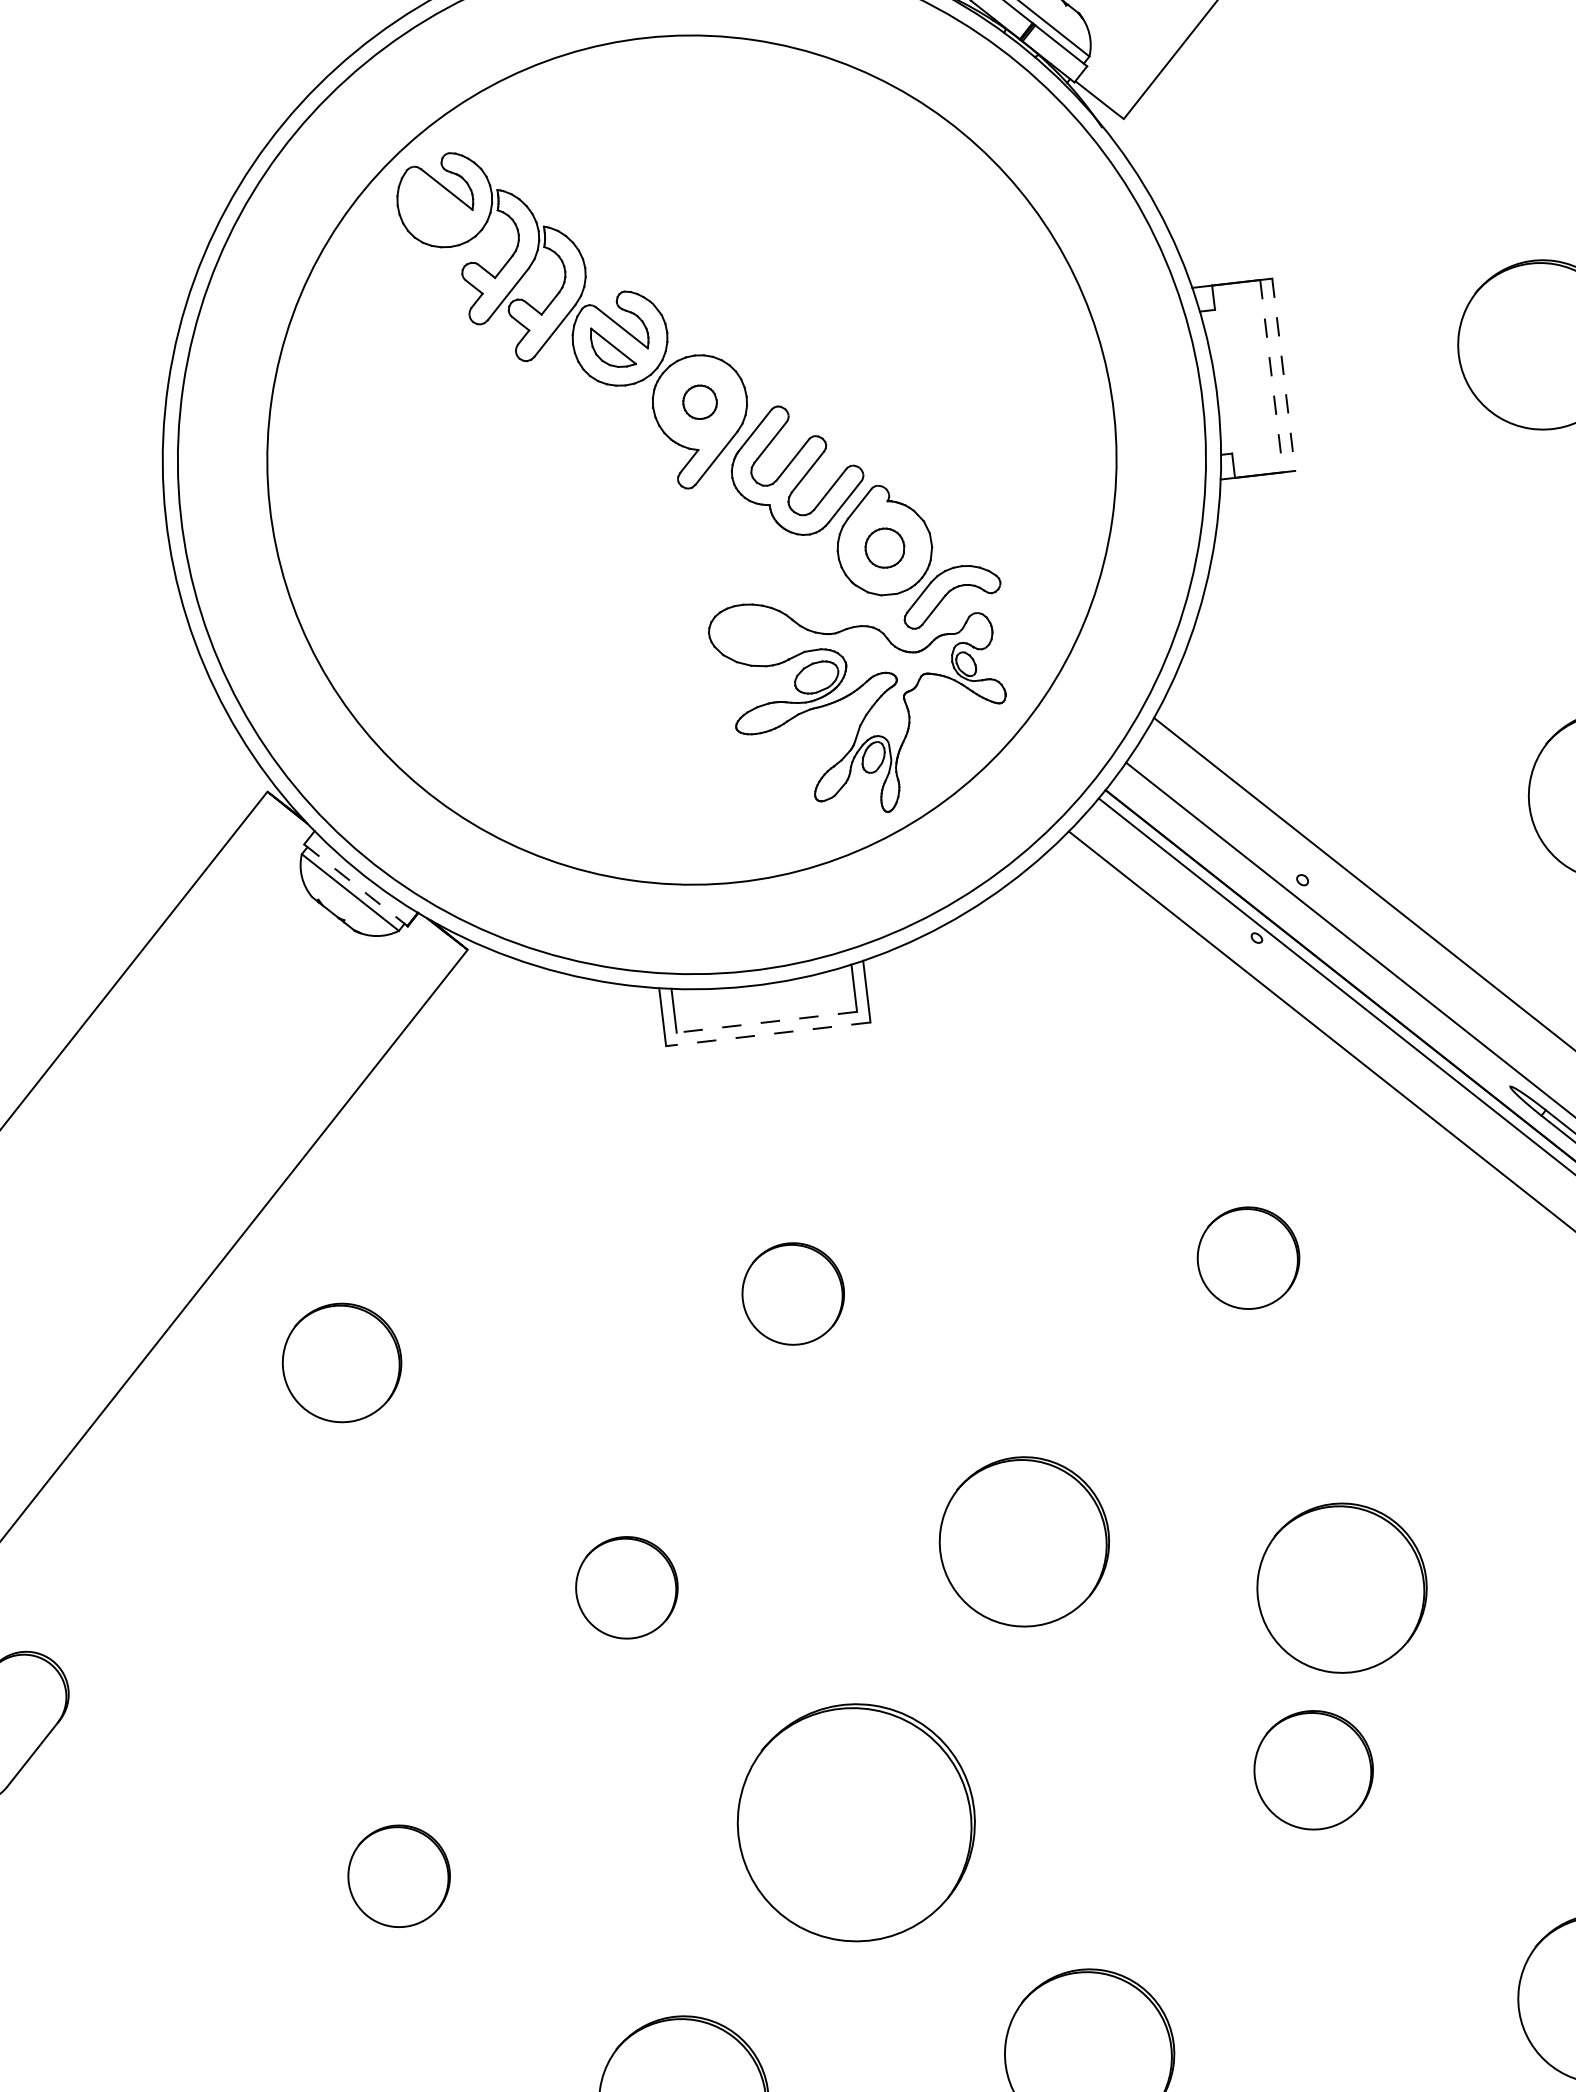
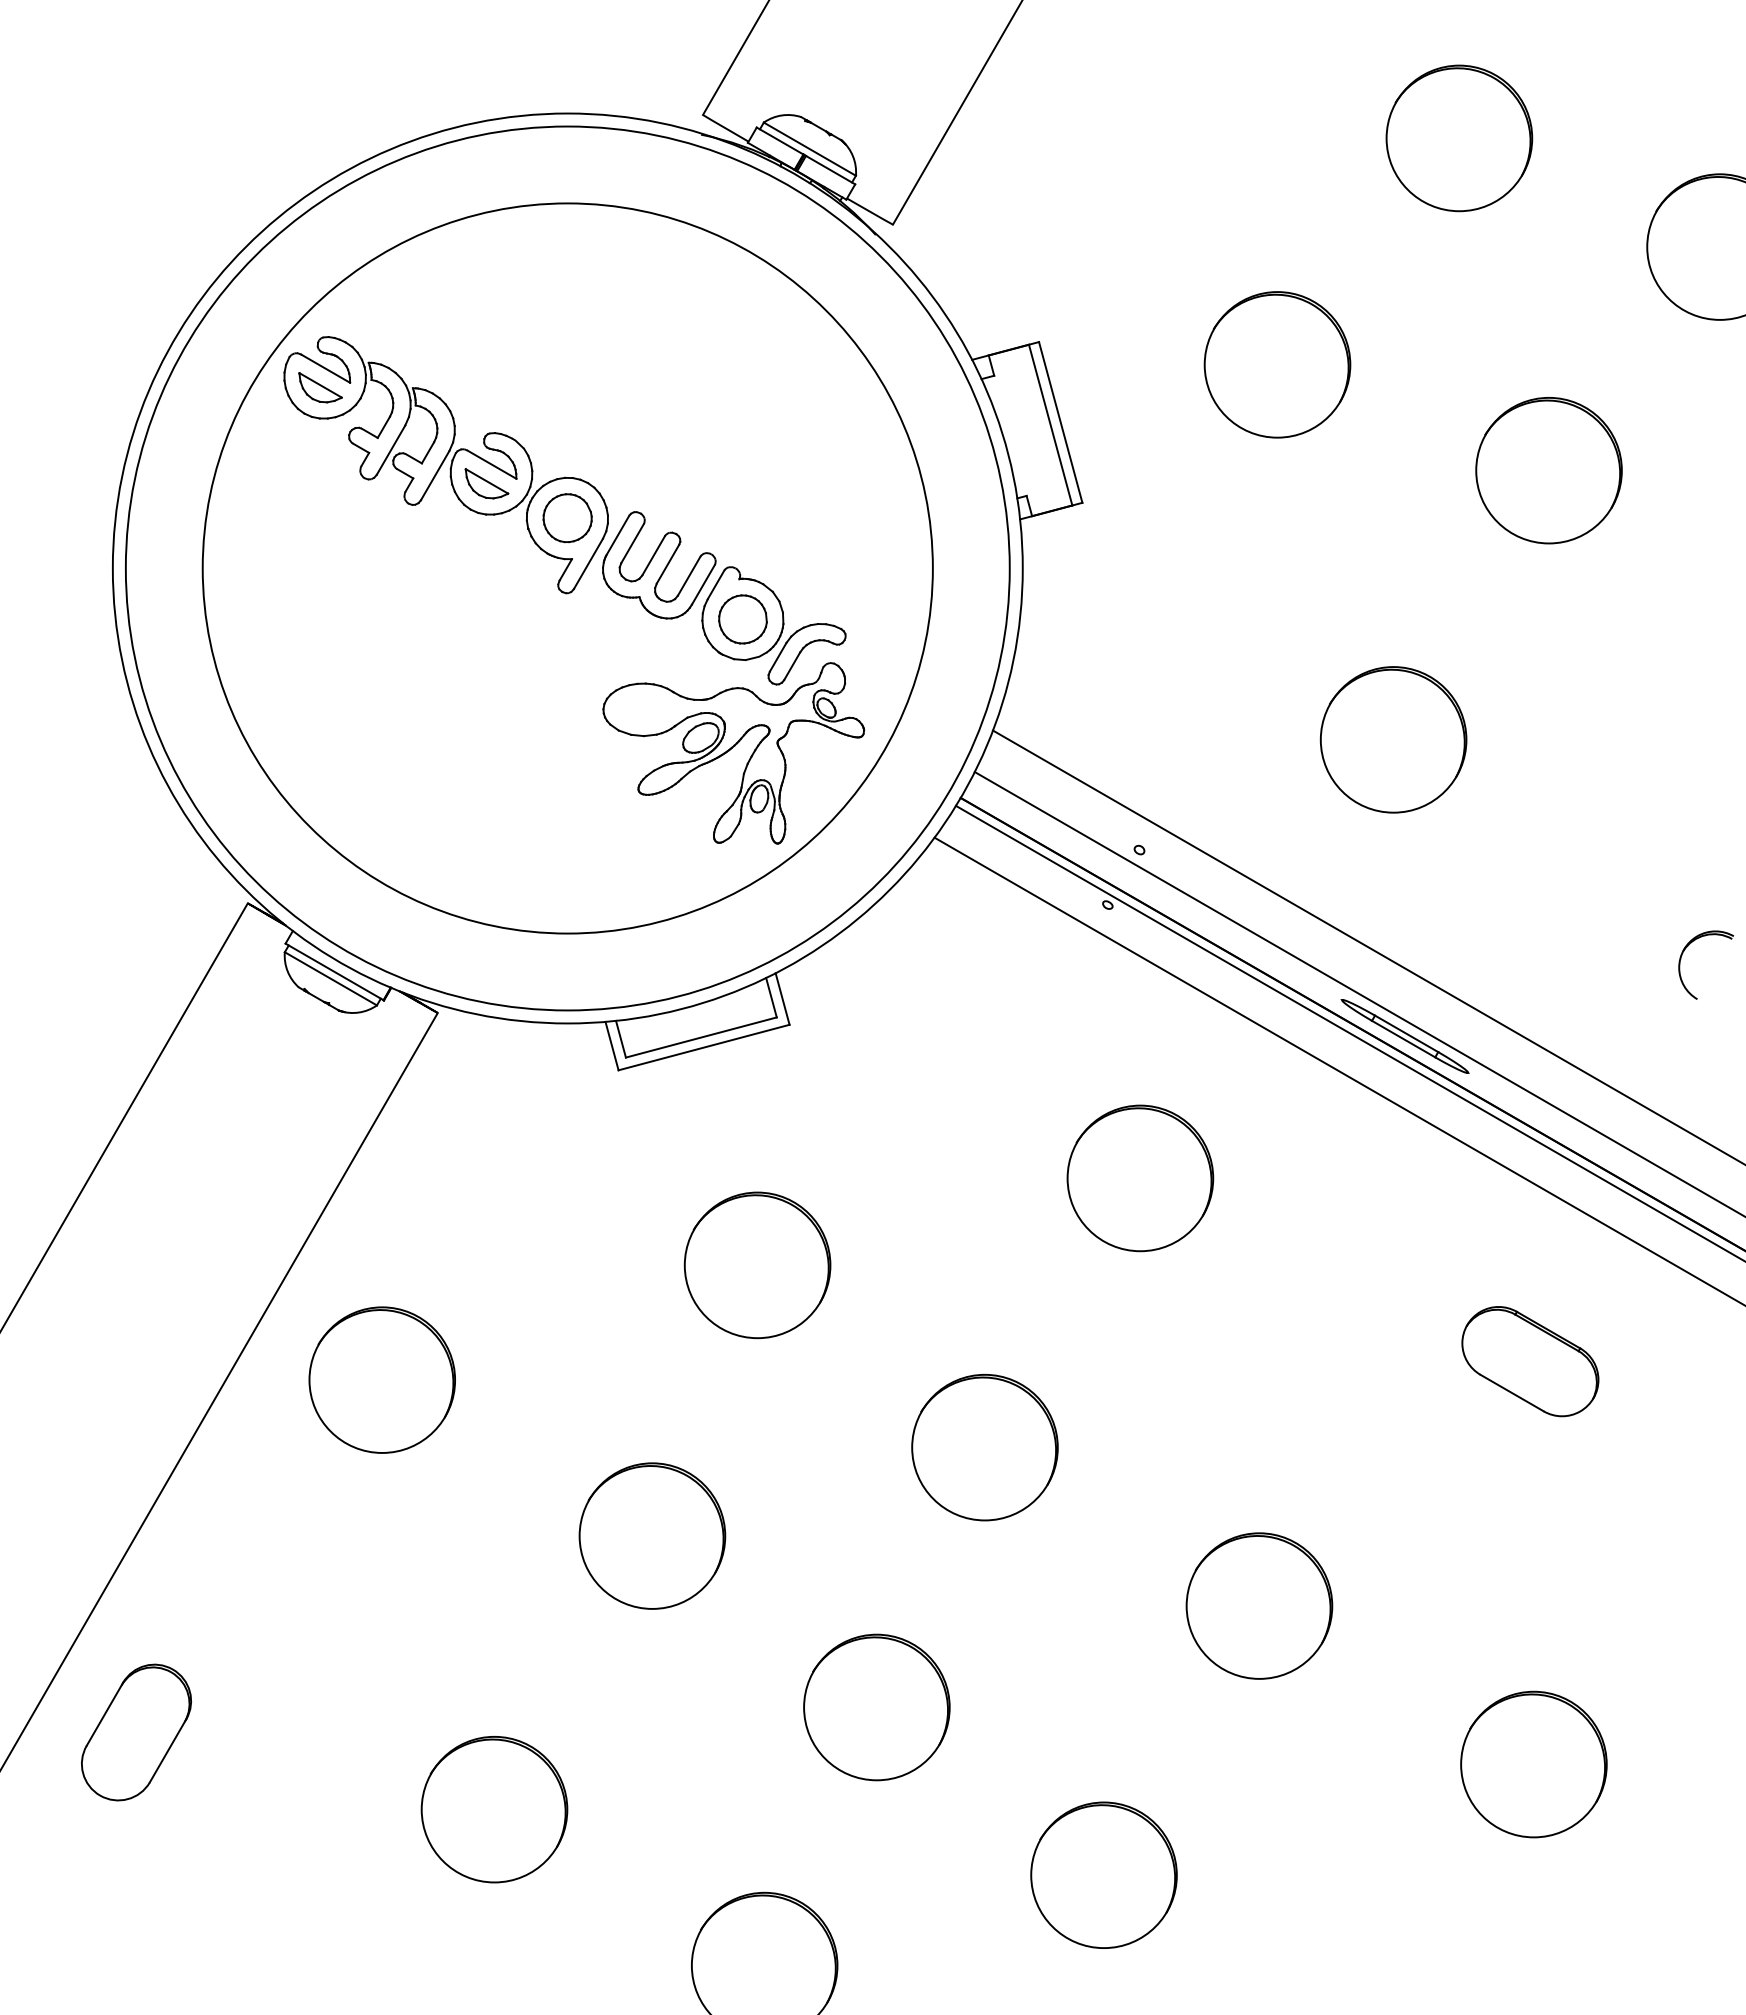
part: (437, 210) -> (320, 387), added
line: (1283, 374) -> (1060, 422), dashed -> solid
line: (1271, 376) -> (1050, 425), dashed -> solid
part: (699, 402) -> (567, 518), size x1.67
part: (884, 548) -> (742, 619), size x1.43
line: (355, 884) -> (334, 971), dashed -> solid
line: (765, 1022) -> (700, 1037), dashed -> solid
line: (767, 1034) -> (703, 1047), dashed -> solid
part: (1248, 1258) -> (1140, 1178), size x1.67
part: (793, 1294) -> (757, 1265), size x1.67
part: (341, 1362) -> (381, 1379), size x1.43
part: (627, 1587) -> (652, 1535), size x1.67
part: (1341, 1587) -> (1260, 1447), removed
part: (1313, 1769) -> (1259, 1605), size x1.43
part: (855, 1822) -> (876, 1707), size x0.71
part: (399, 1875) -> (494, 1809), size x1.67

